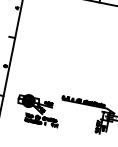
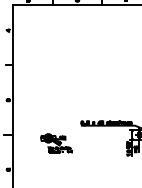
part: (38, 110) -> (56, 143), size x0.6

